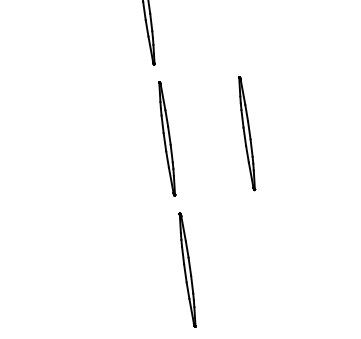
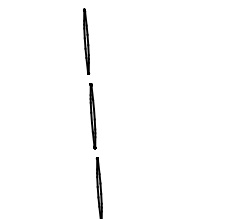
part: (246, 134) -> (137, 116), removed

